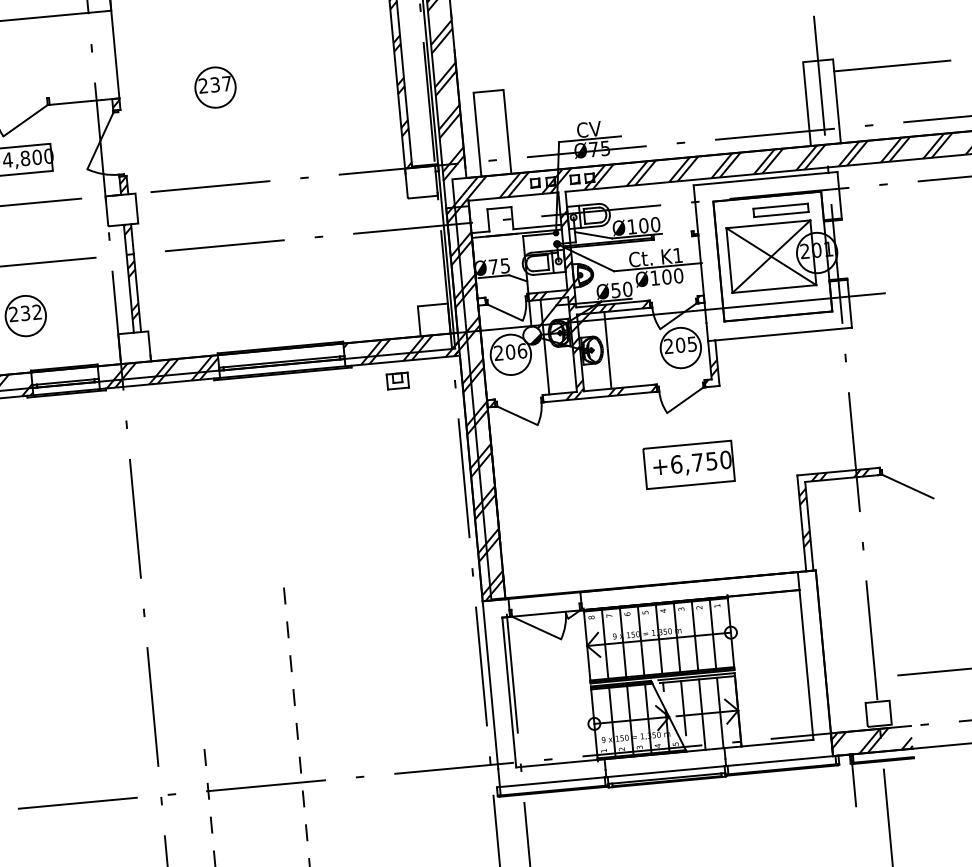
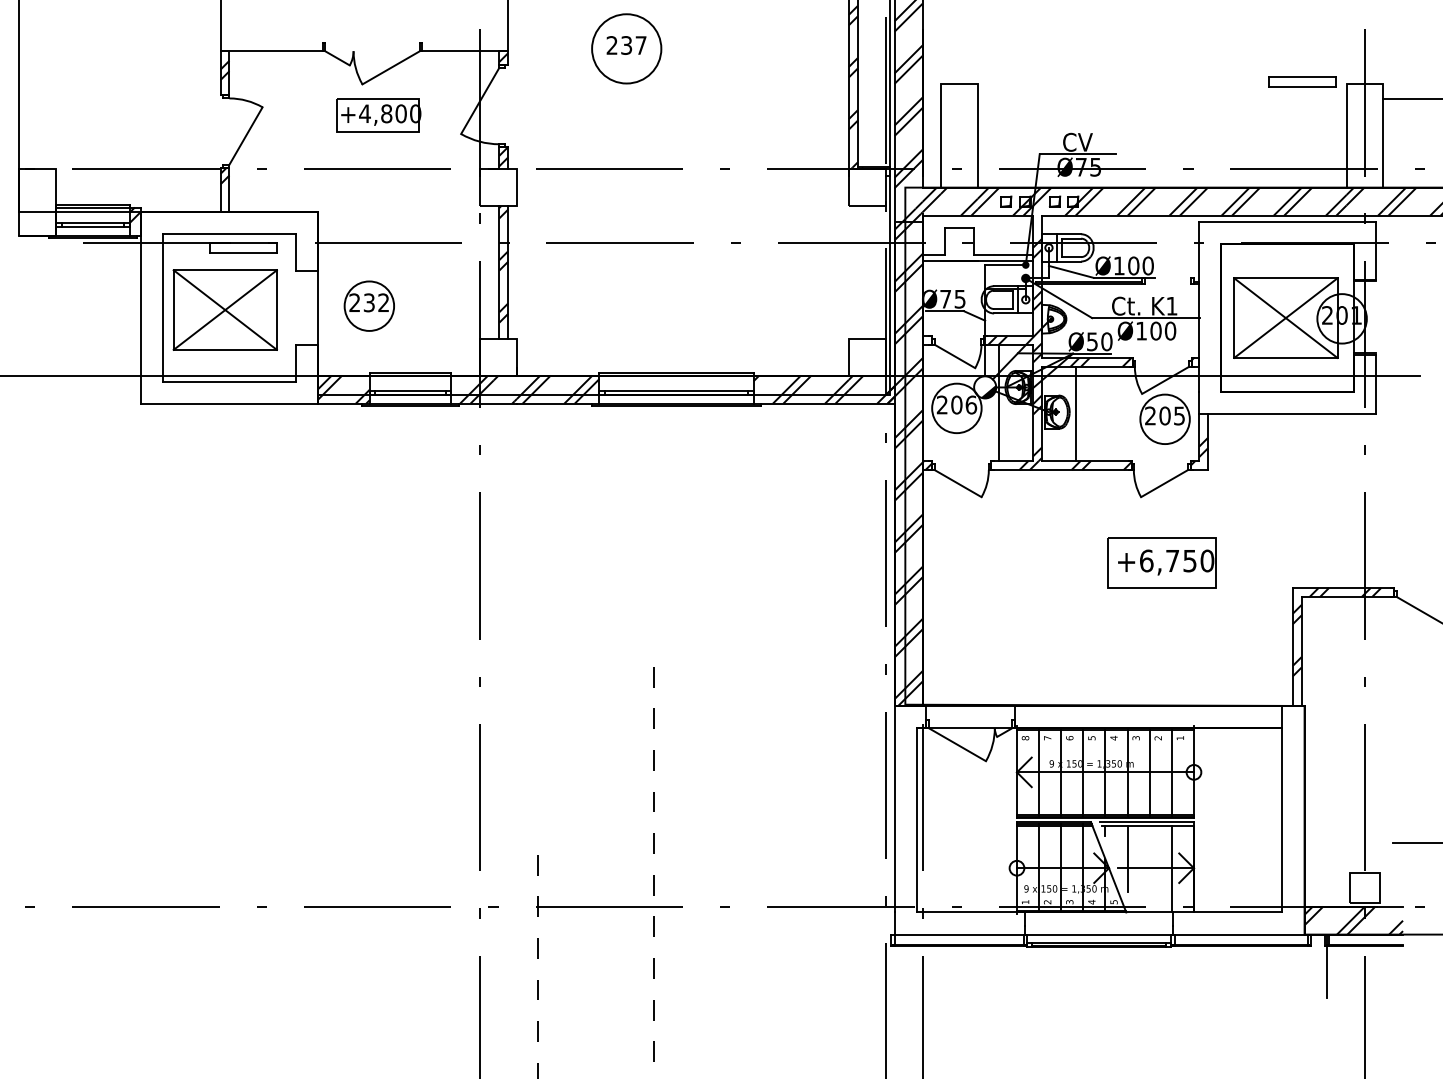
circle: (215, 87) -> (626, 48), size x1.4
part: (780, 210) -> (1302, 81), moved
part: (397, 380) -> (815, 427), removed
line: (702, 714) -> (1149, 868), removed

